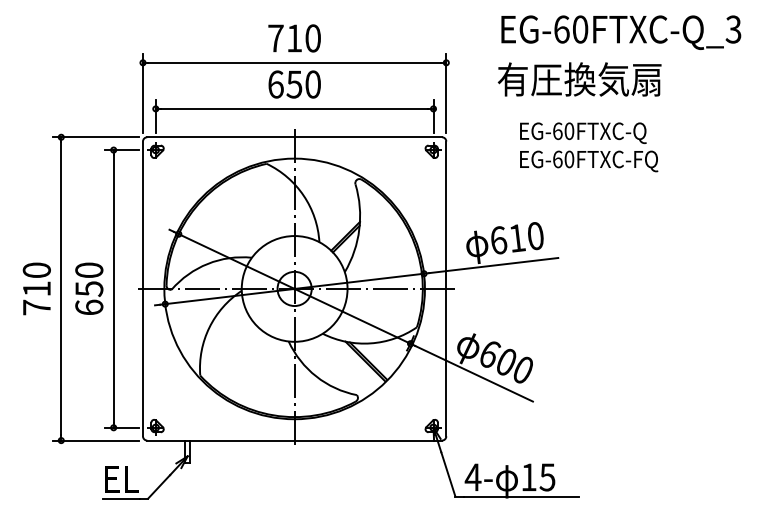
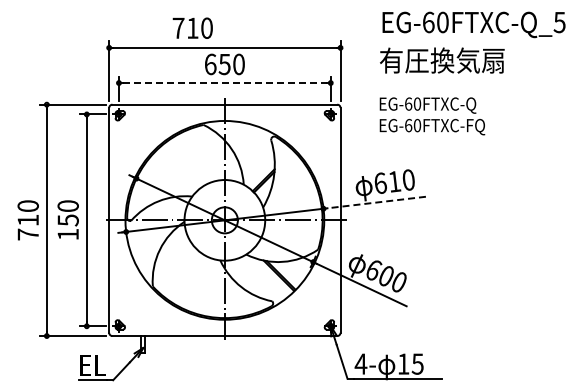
text: (733, 28) -> (559, 21), EG-60FTXC-Q_3 -> EG-60FTXC-Q_5
text: (294, 37) -> (192, 27), moved
line: (294, 109) -> (224, 83), solid -> dashed
text: (589, 147) -> (432, 116), moved
line: (493, 265) -> (376, 202), solid -> dashed
text: (88, 307) -> (67, 234), 650 -> 150

